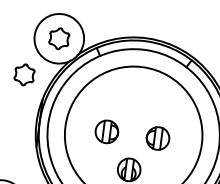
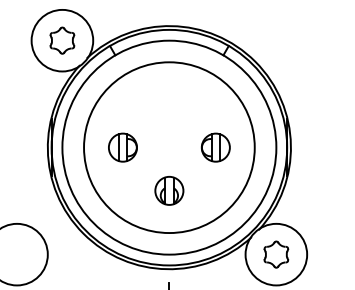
part: (24, 74) -> (25, 90), removed
part: (106, 131) -> (122, 147), moved
part: (157, 138) -> (215, 147), moved

